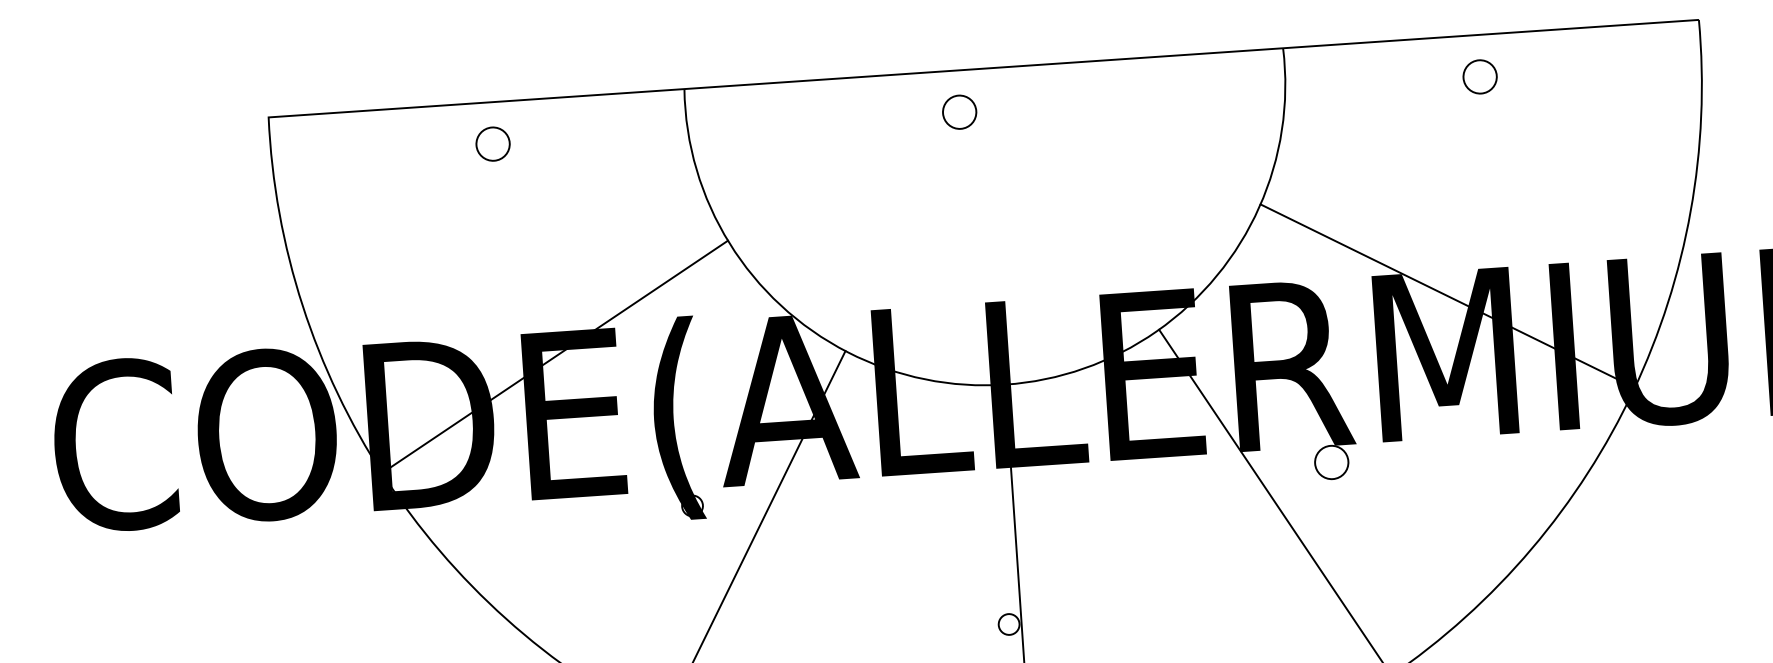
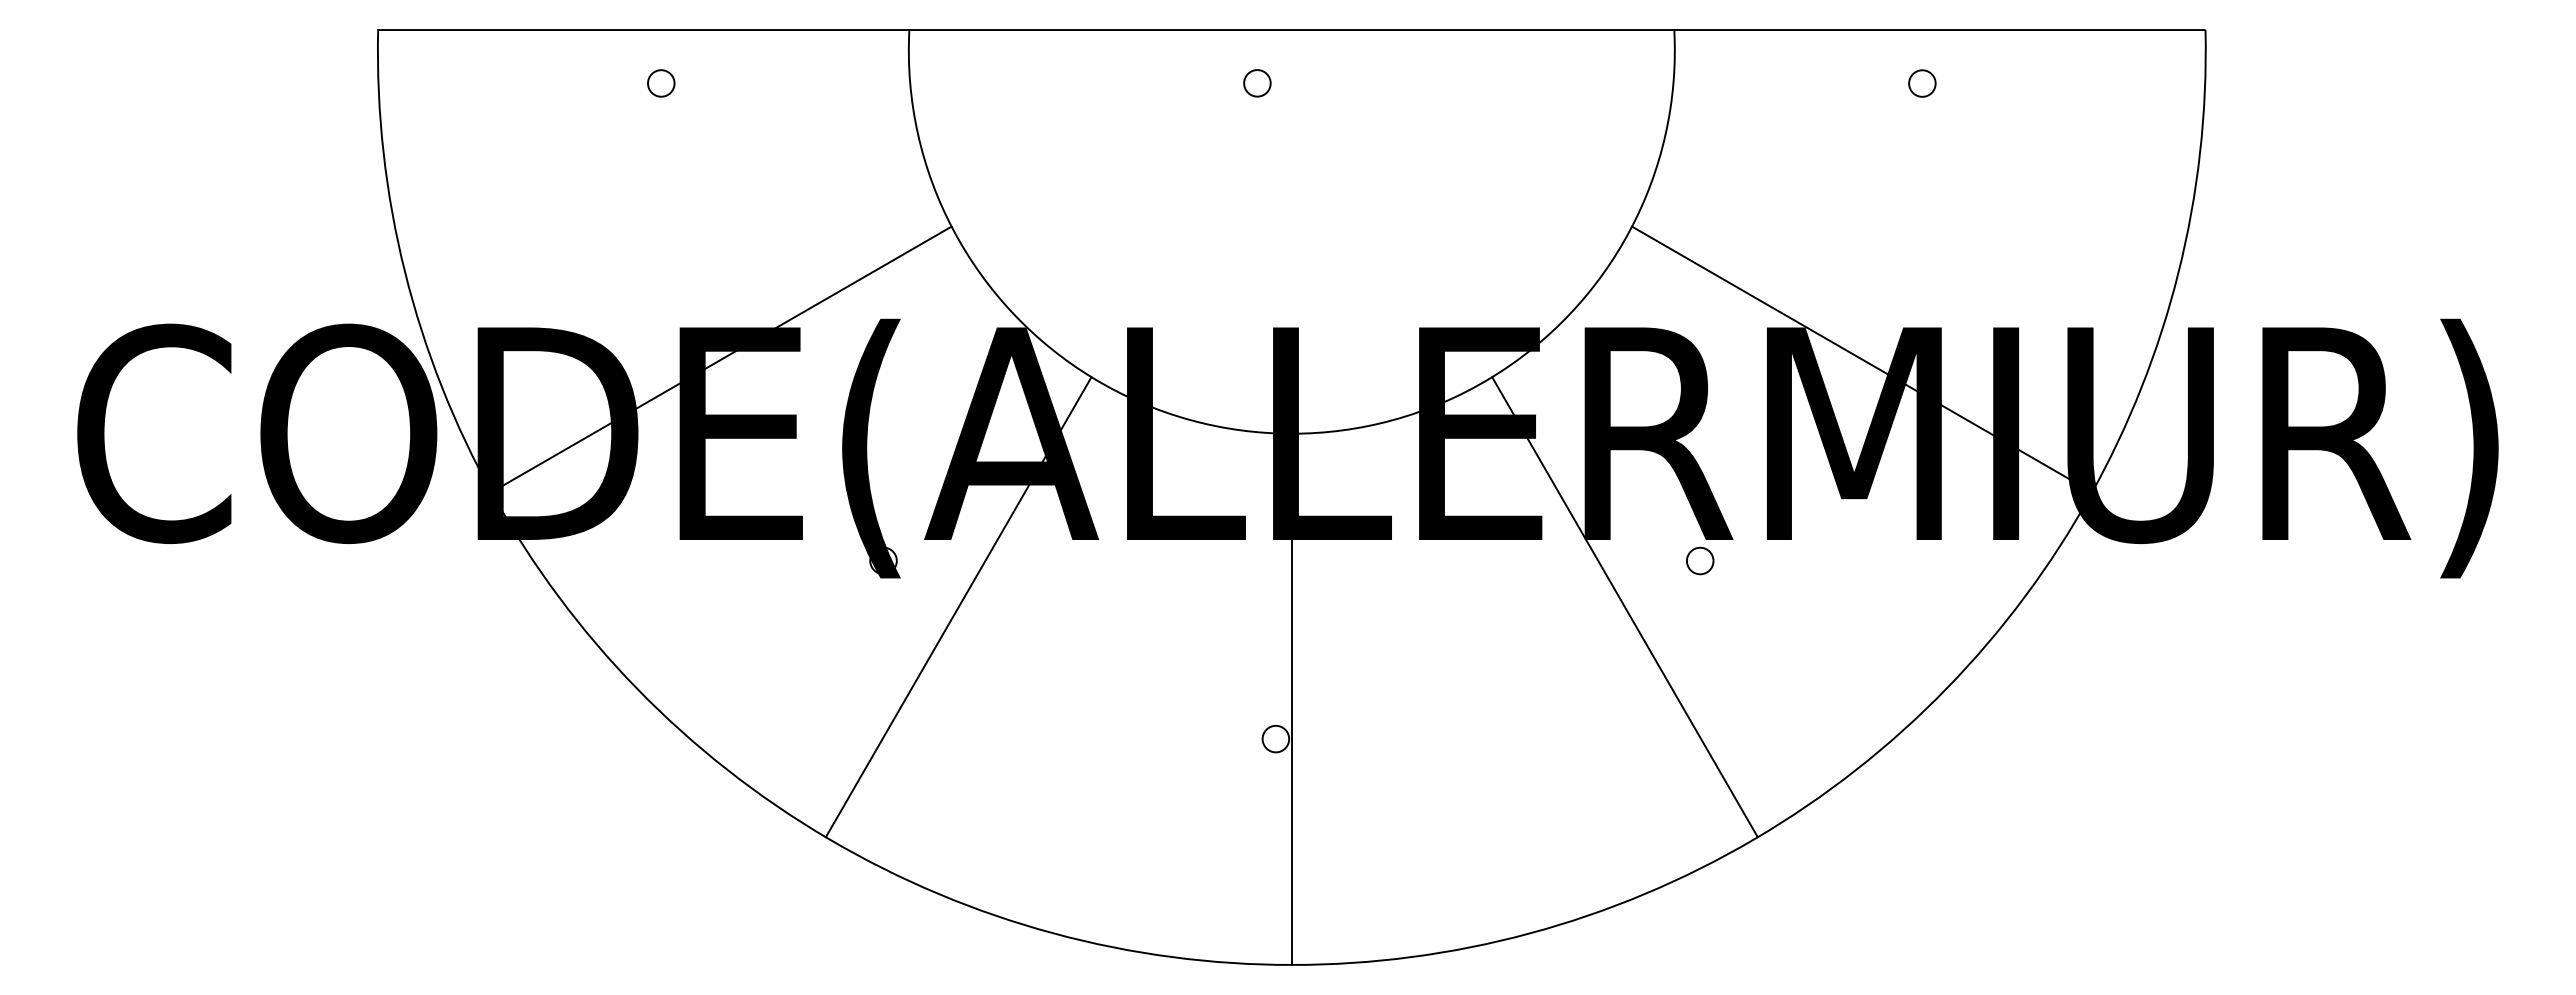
circle: (1480, 76) -> (1922, 83), size x0.62
circle: (959, 112) -> (1257, 83), size x0.62
circle: (493, 144) -> (661, 83), size x0.62
circle: (1331, 462) -> (1699, 560), size x0.62

